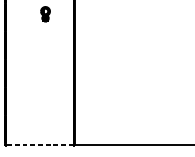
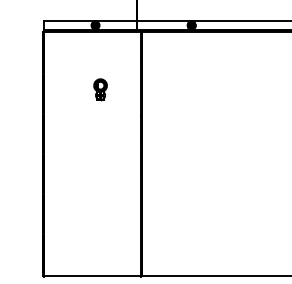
line: (39, 144) -> (91, 275), dashed -> solid

